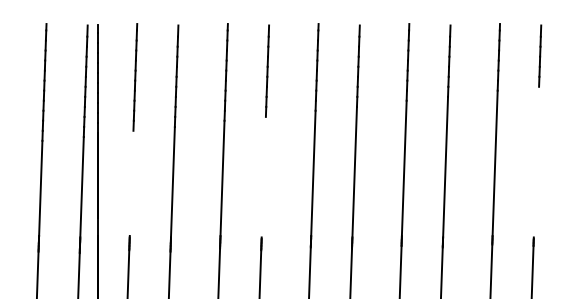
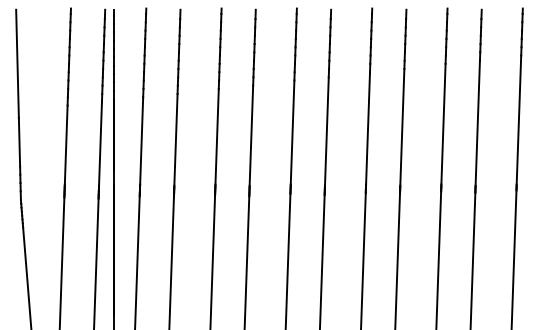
line: (536, 161) -> (477, 122), added
line: (263, 176) -> (251, 135), added
line: (131, 182) -> (141, 140), added

